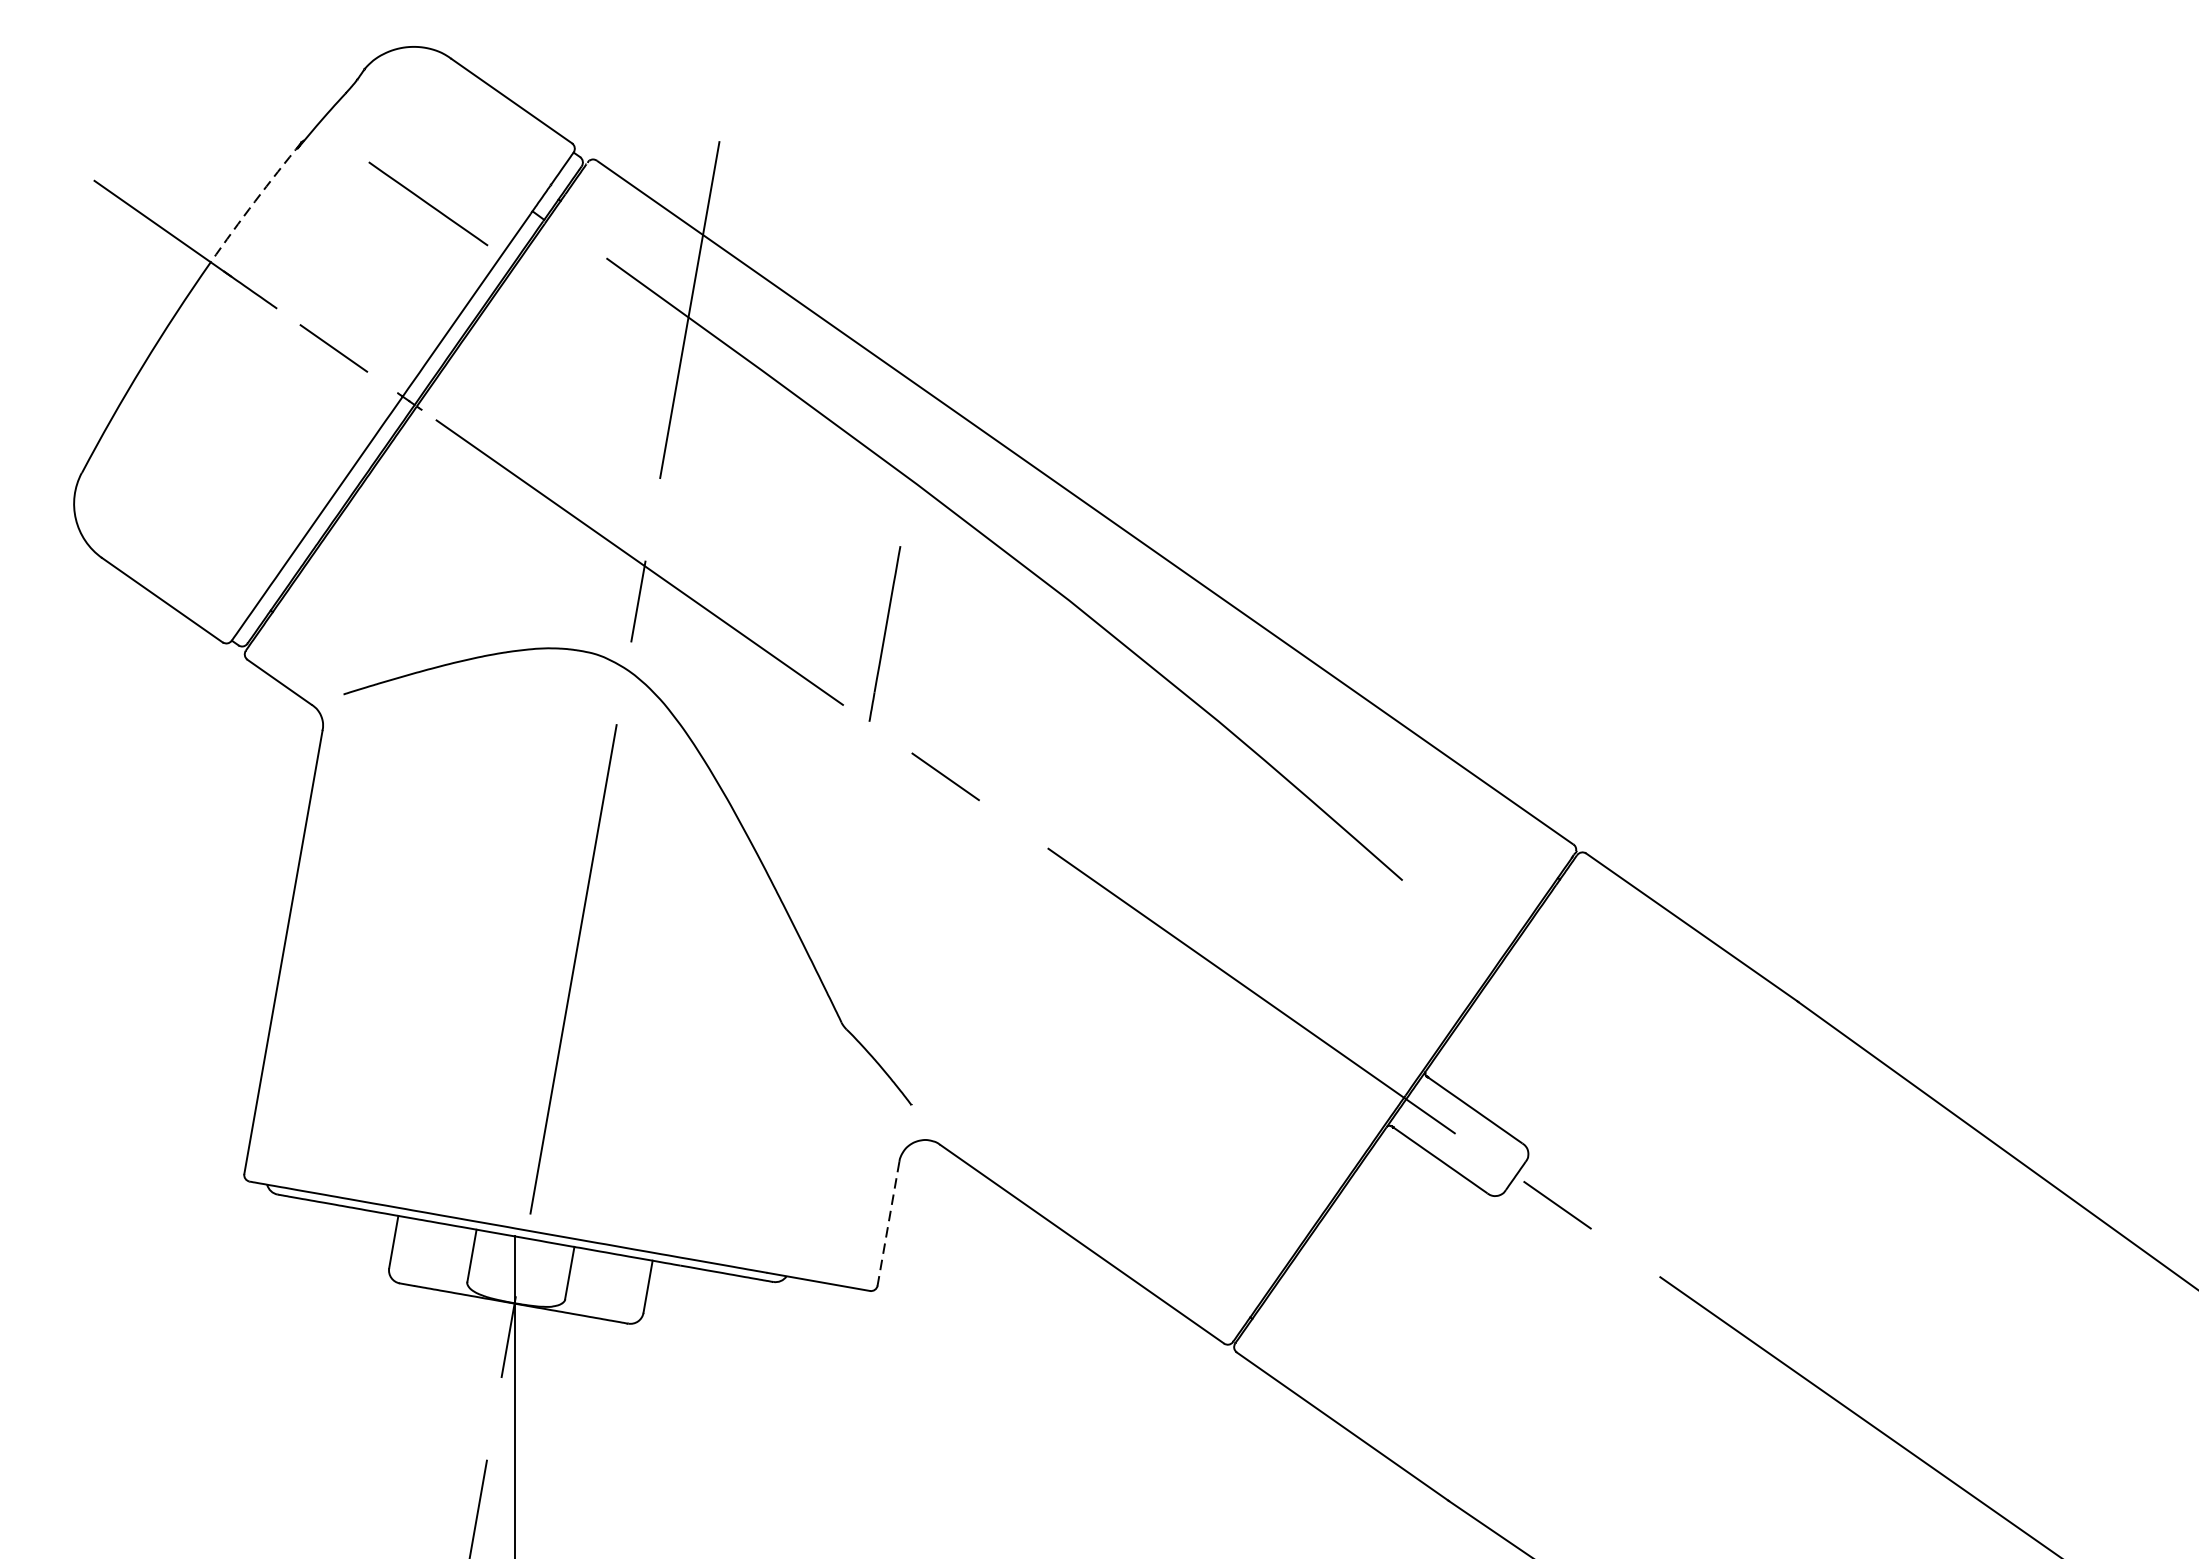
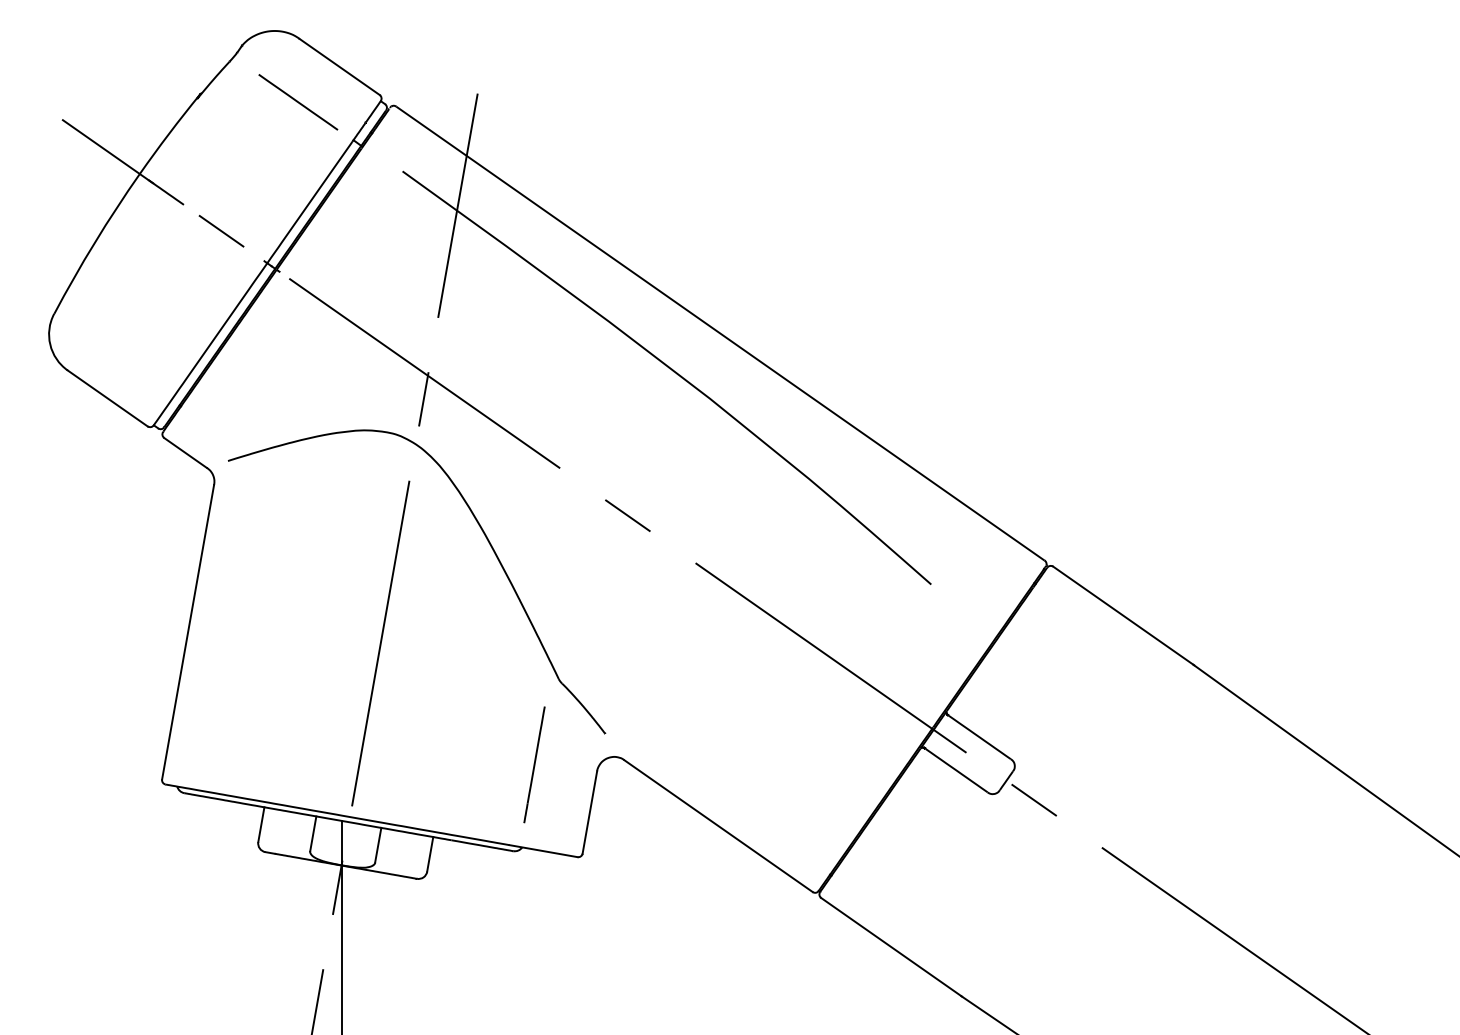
arc: (255, 201) -> (169, 133), dashed -> solid
line: (428, 204) -> (298, 102), moved
line: (884, 633) -> (534, 764), moved
line: (887, 1223) -> (589, 812), dashed -> solid

